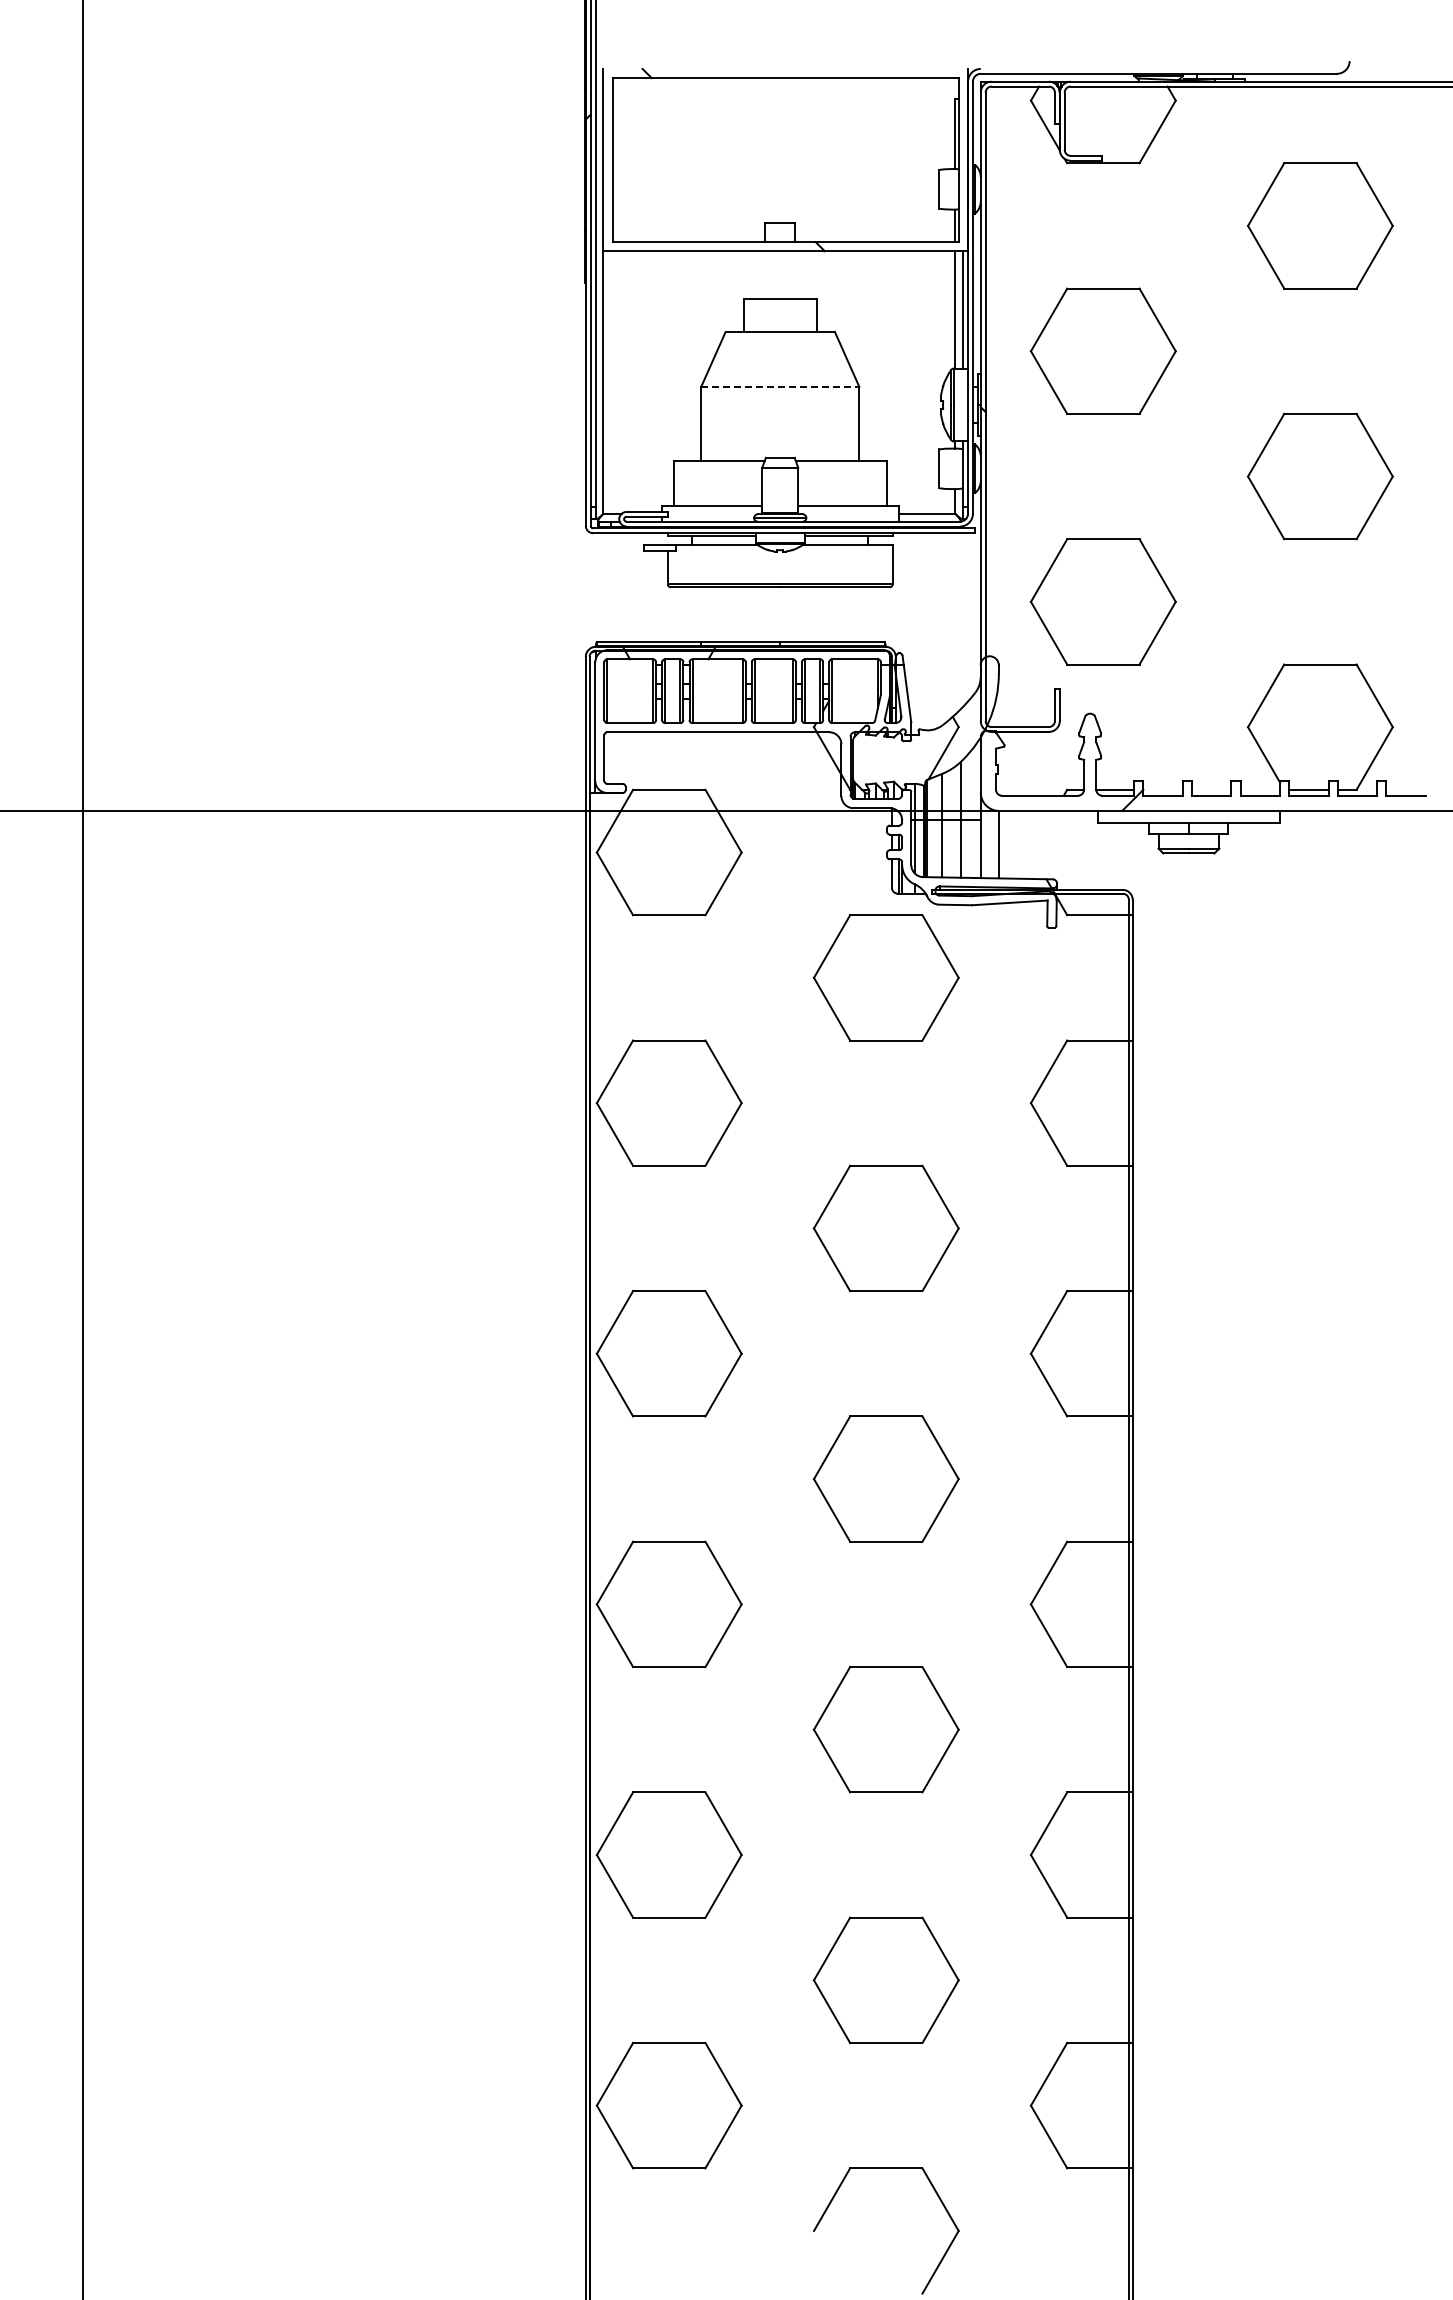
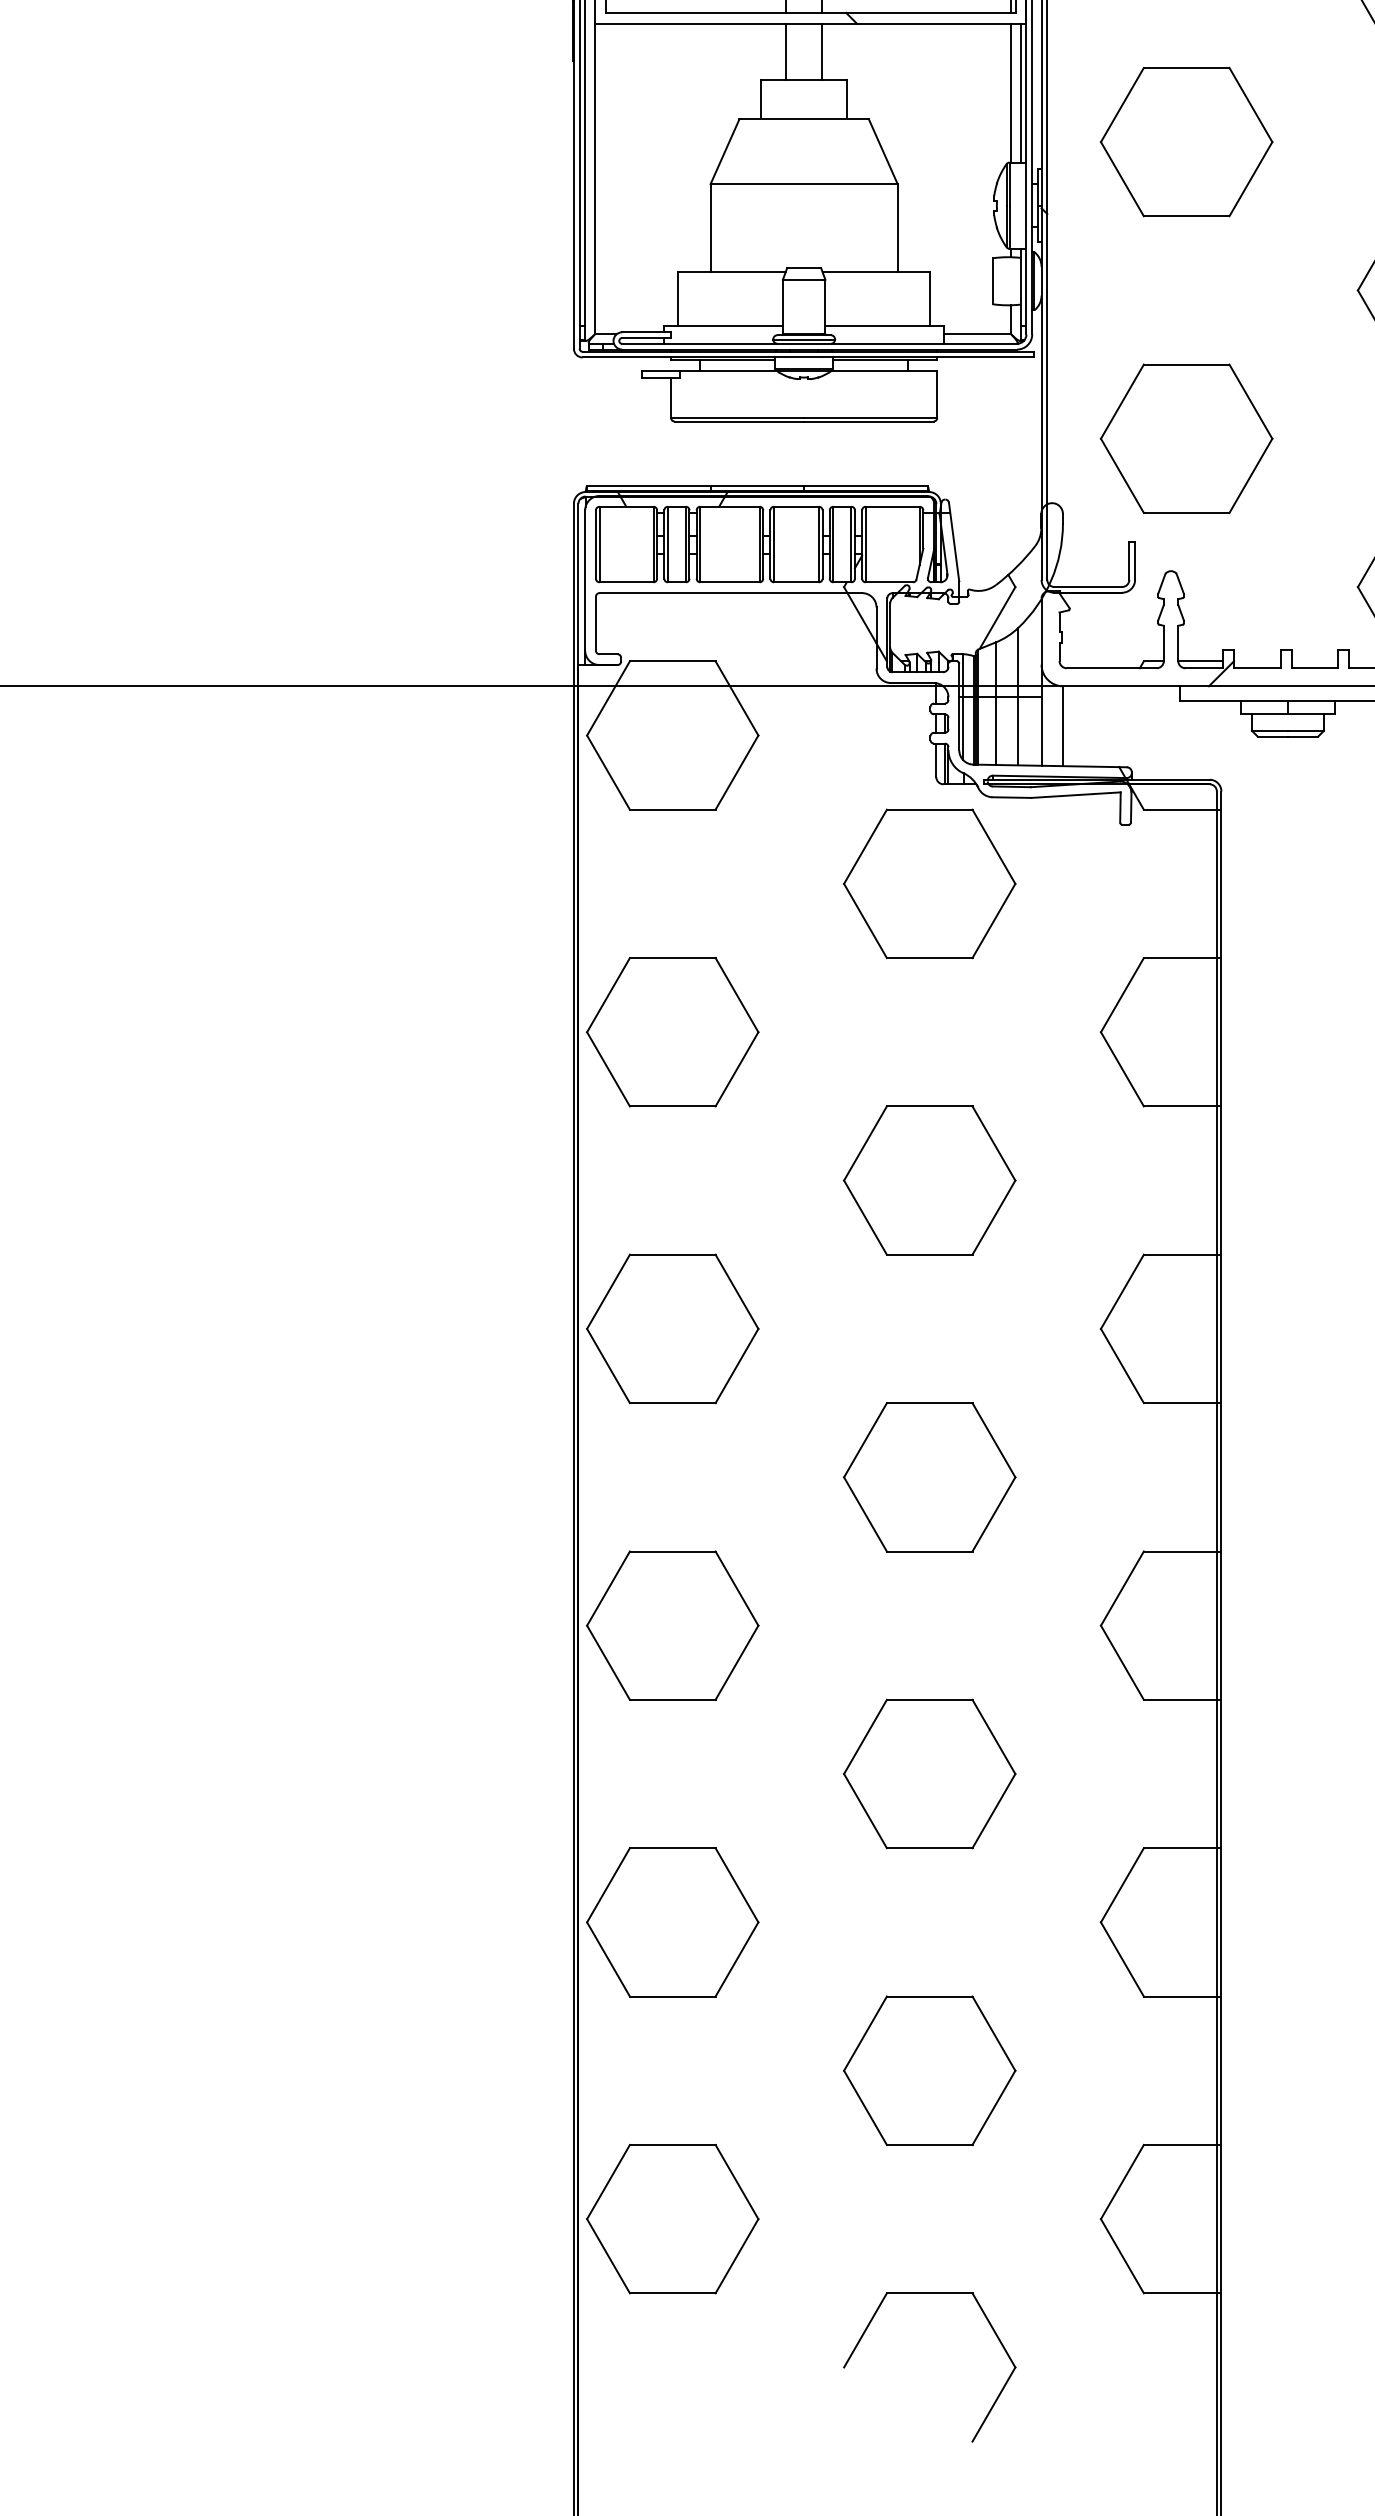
line: (765, 274) -> (786, 51), added
line: (795, 274) -> (822, 51), added
line: (780, 386) -> (804, 183), dashed -> solid

